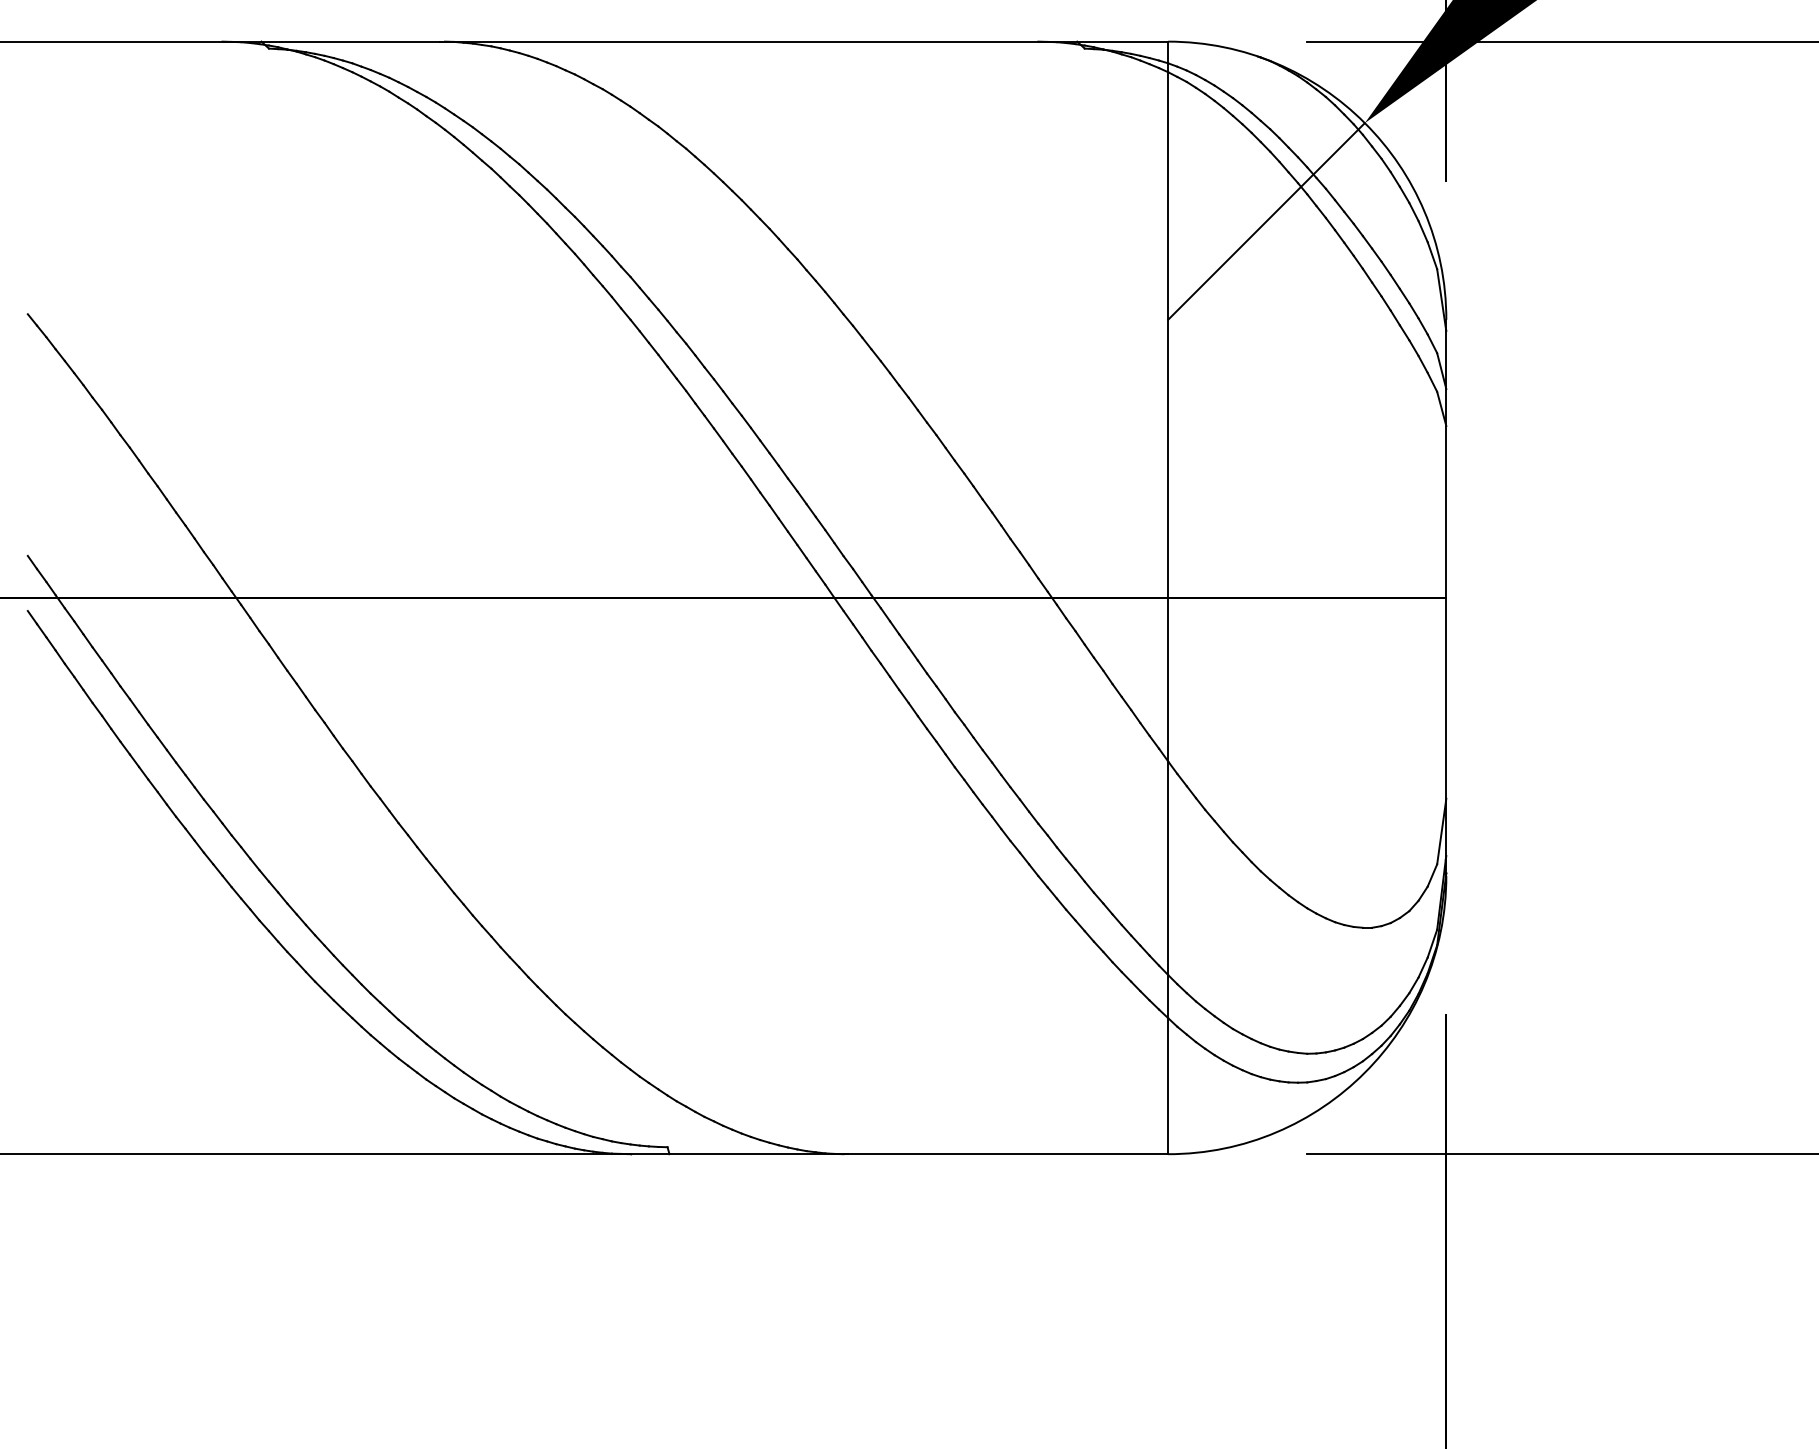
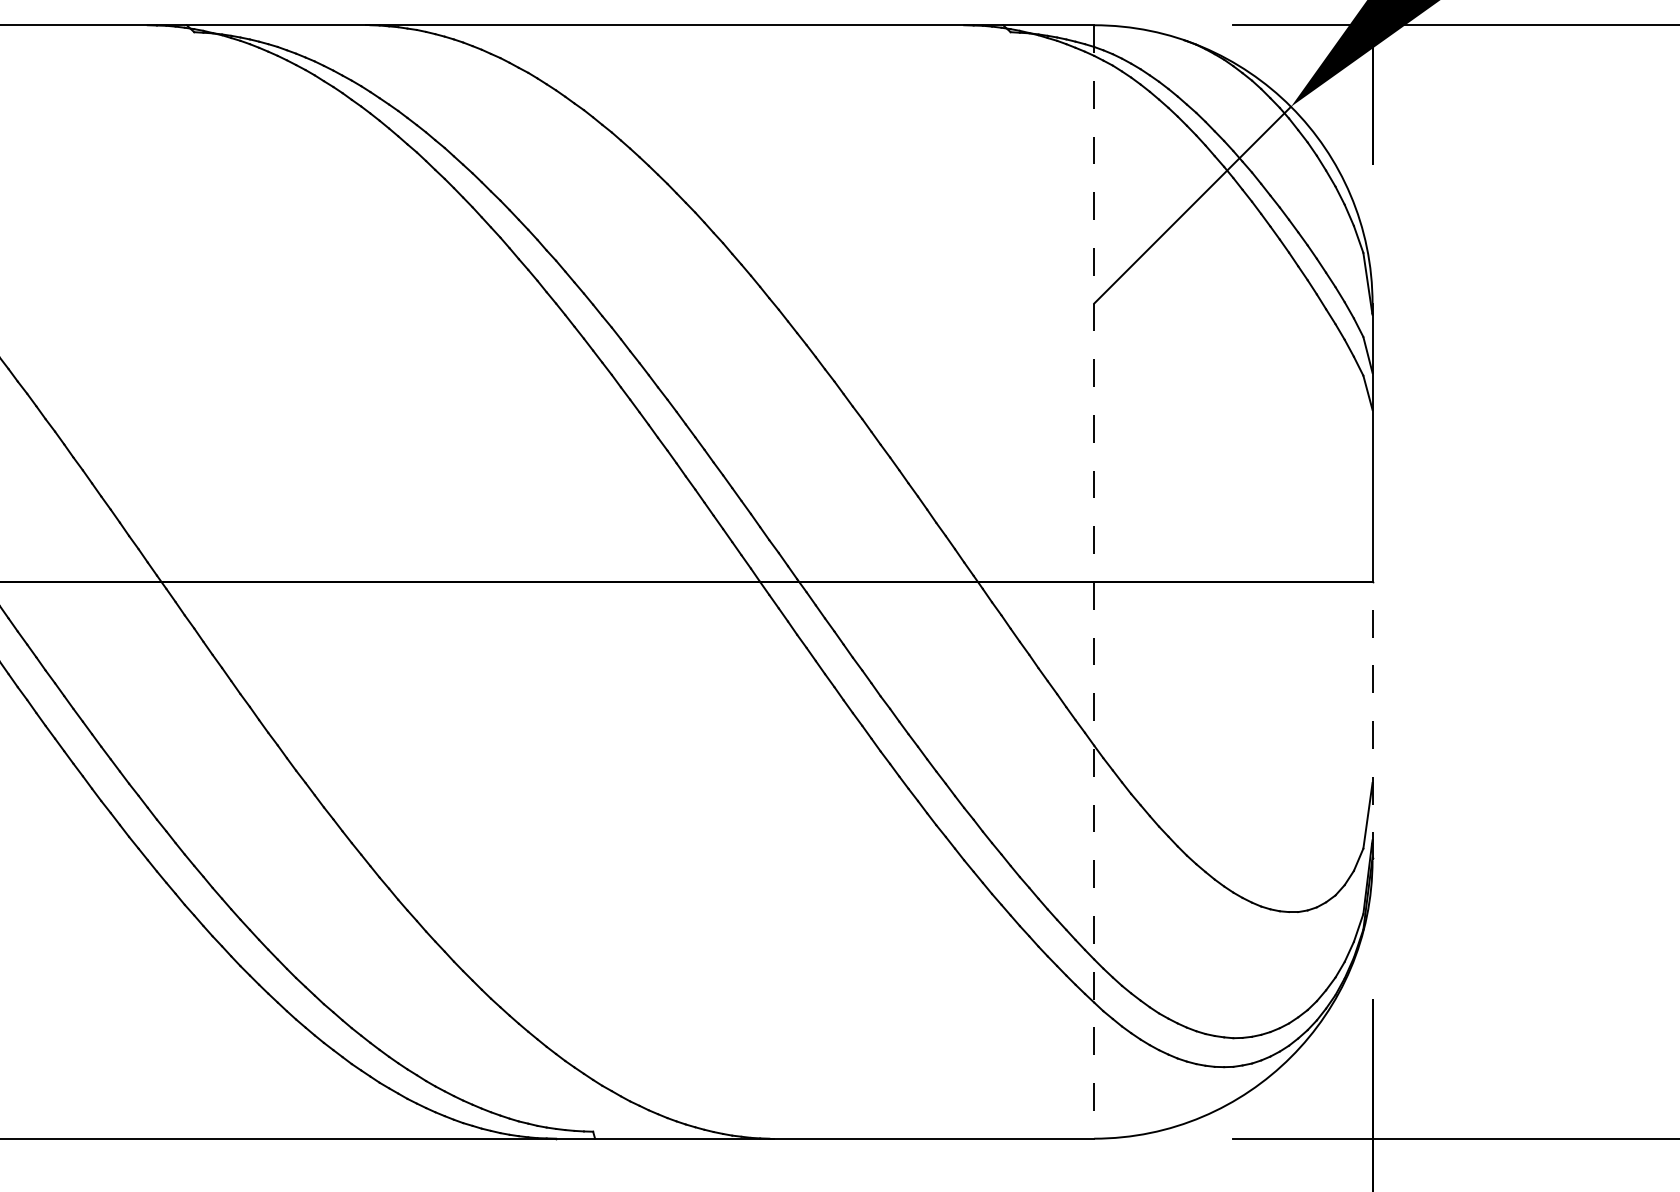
line: (1168, 598) -> (1094, 582), solid -> dashed
line: (1446, 736) -> (1372, 720), solid -> dashed

